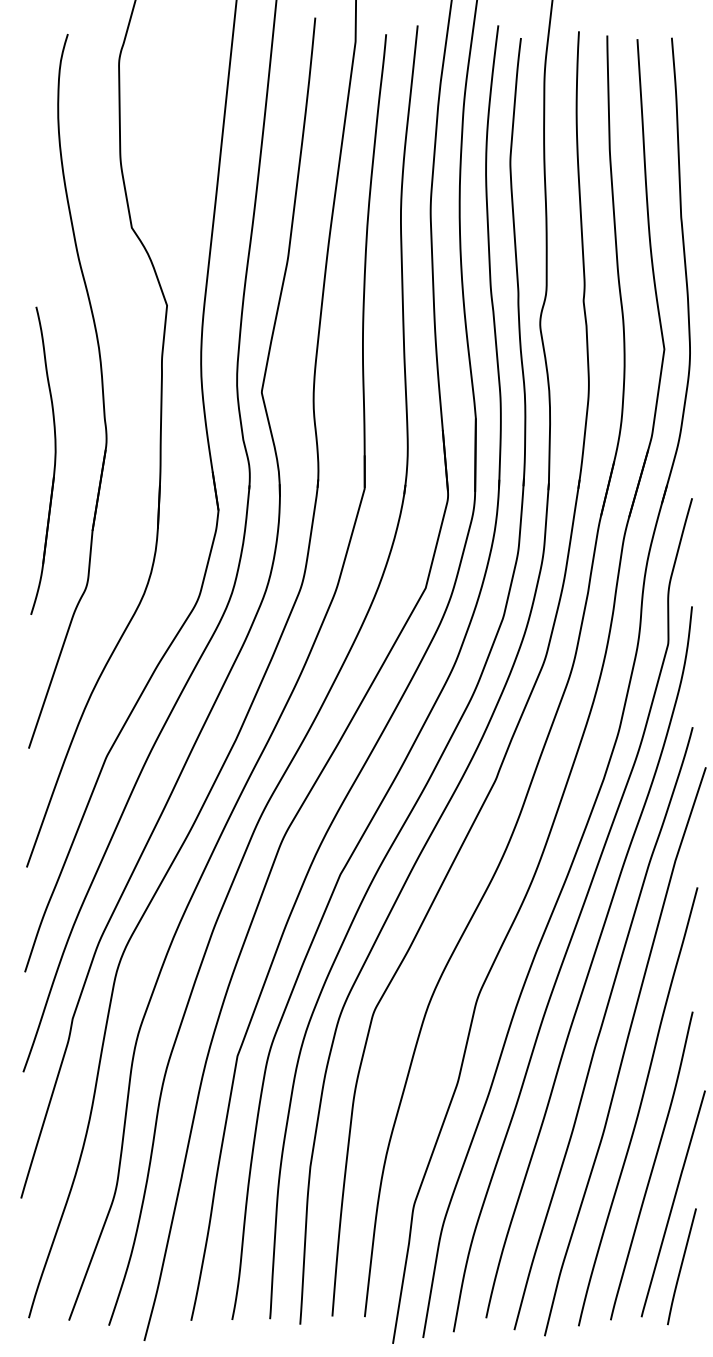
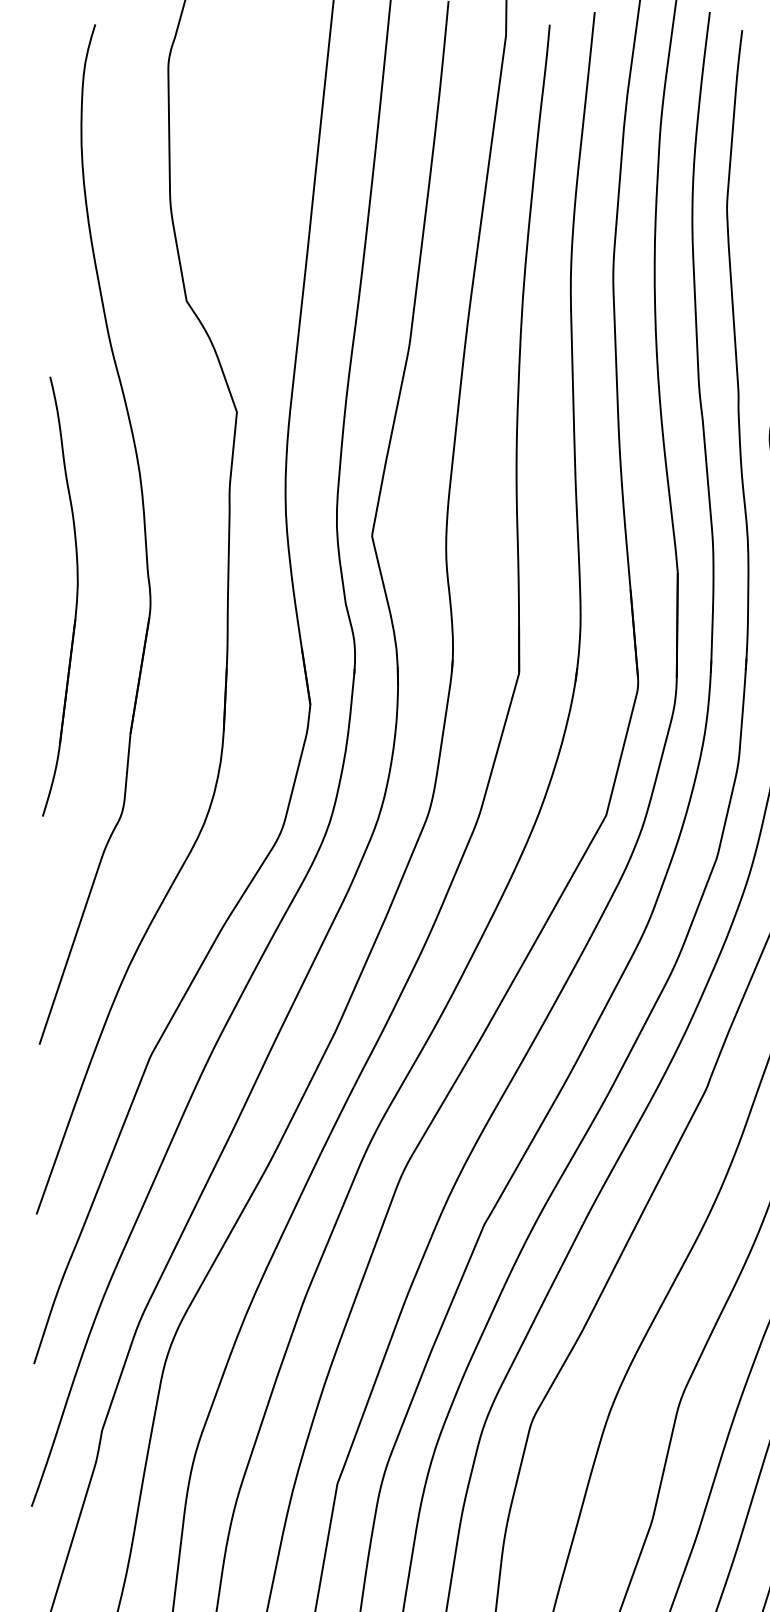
part: (54, 460) -> (76, 596), moved

